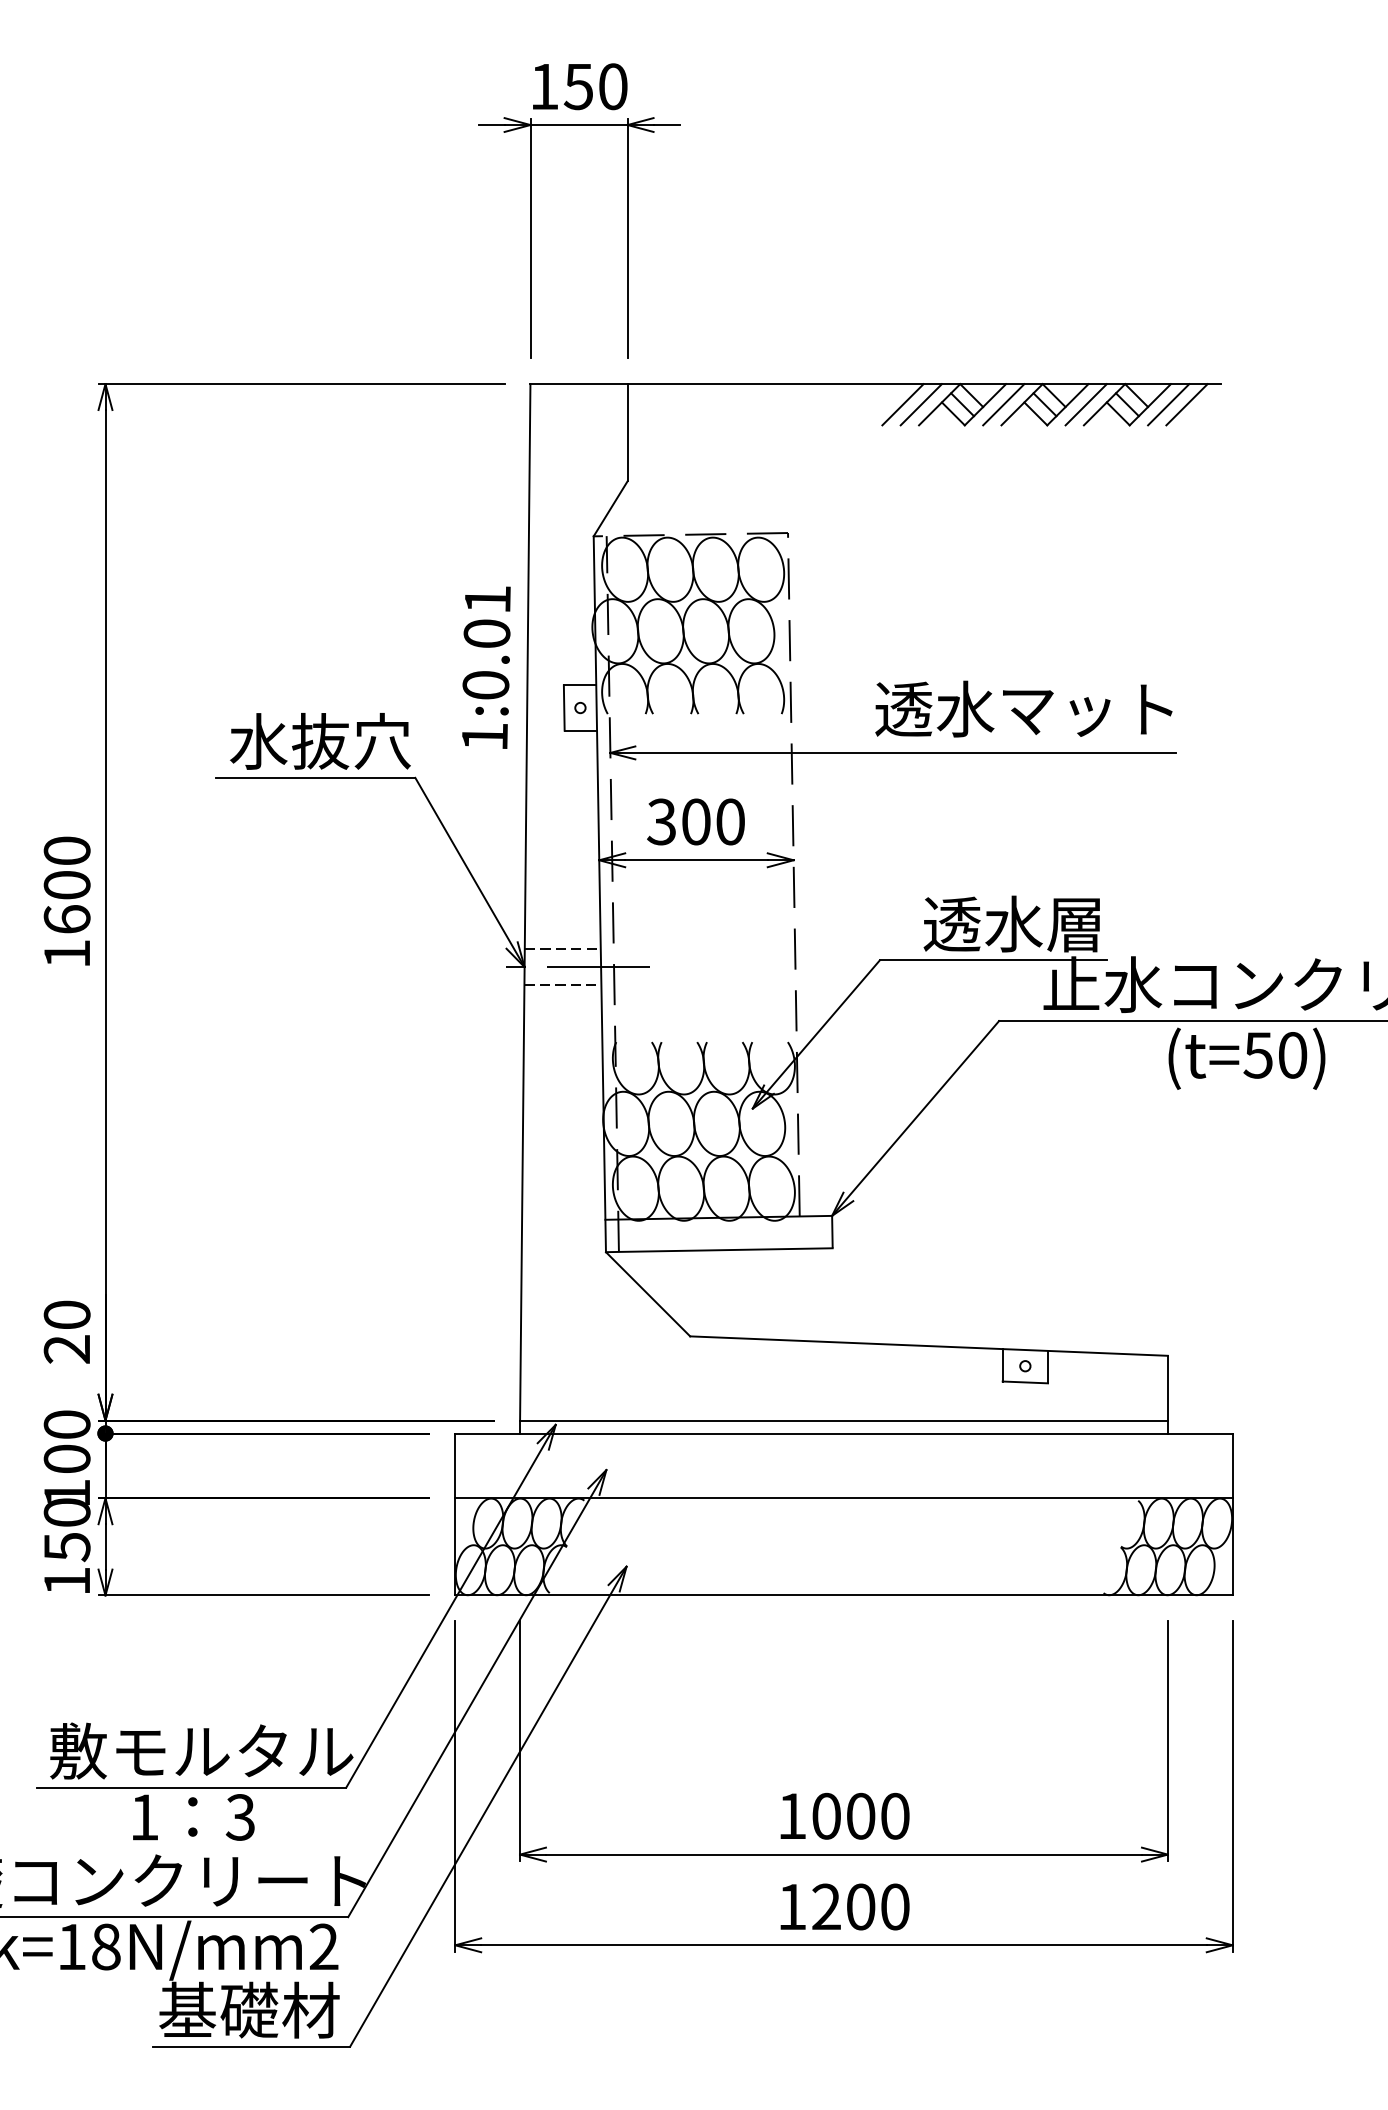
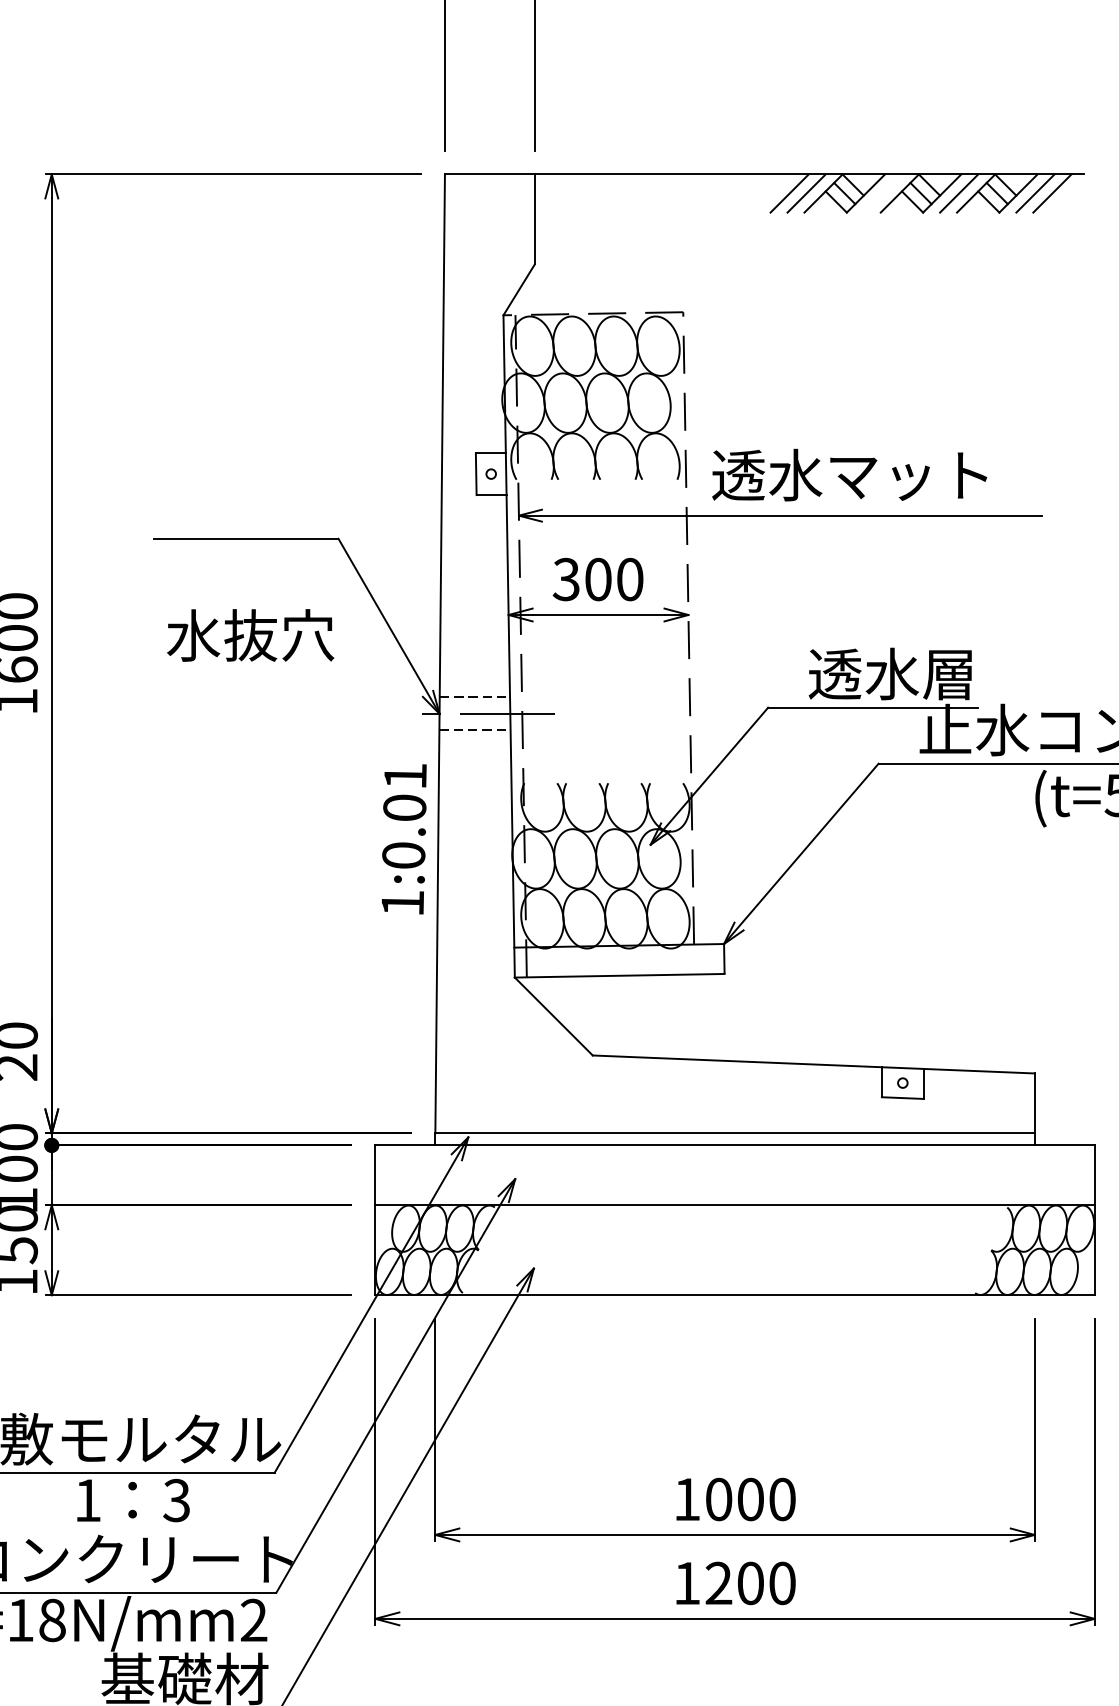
line: (1003, 404) -> (882, 193), removed
text: (486, 667) -> (404, 839), moved
text: (1023, 708) -> (849, 474), moved
text: (320, 741) -> (250, 635), moved

